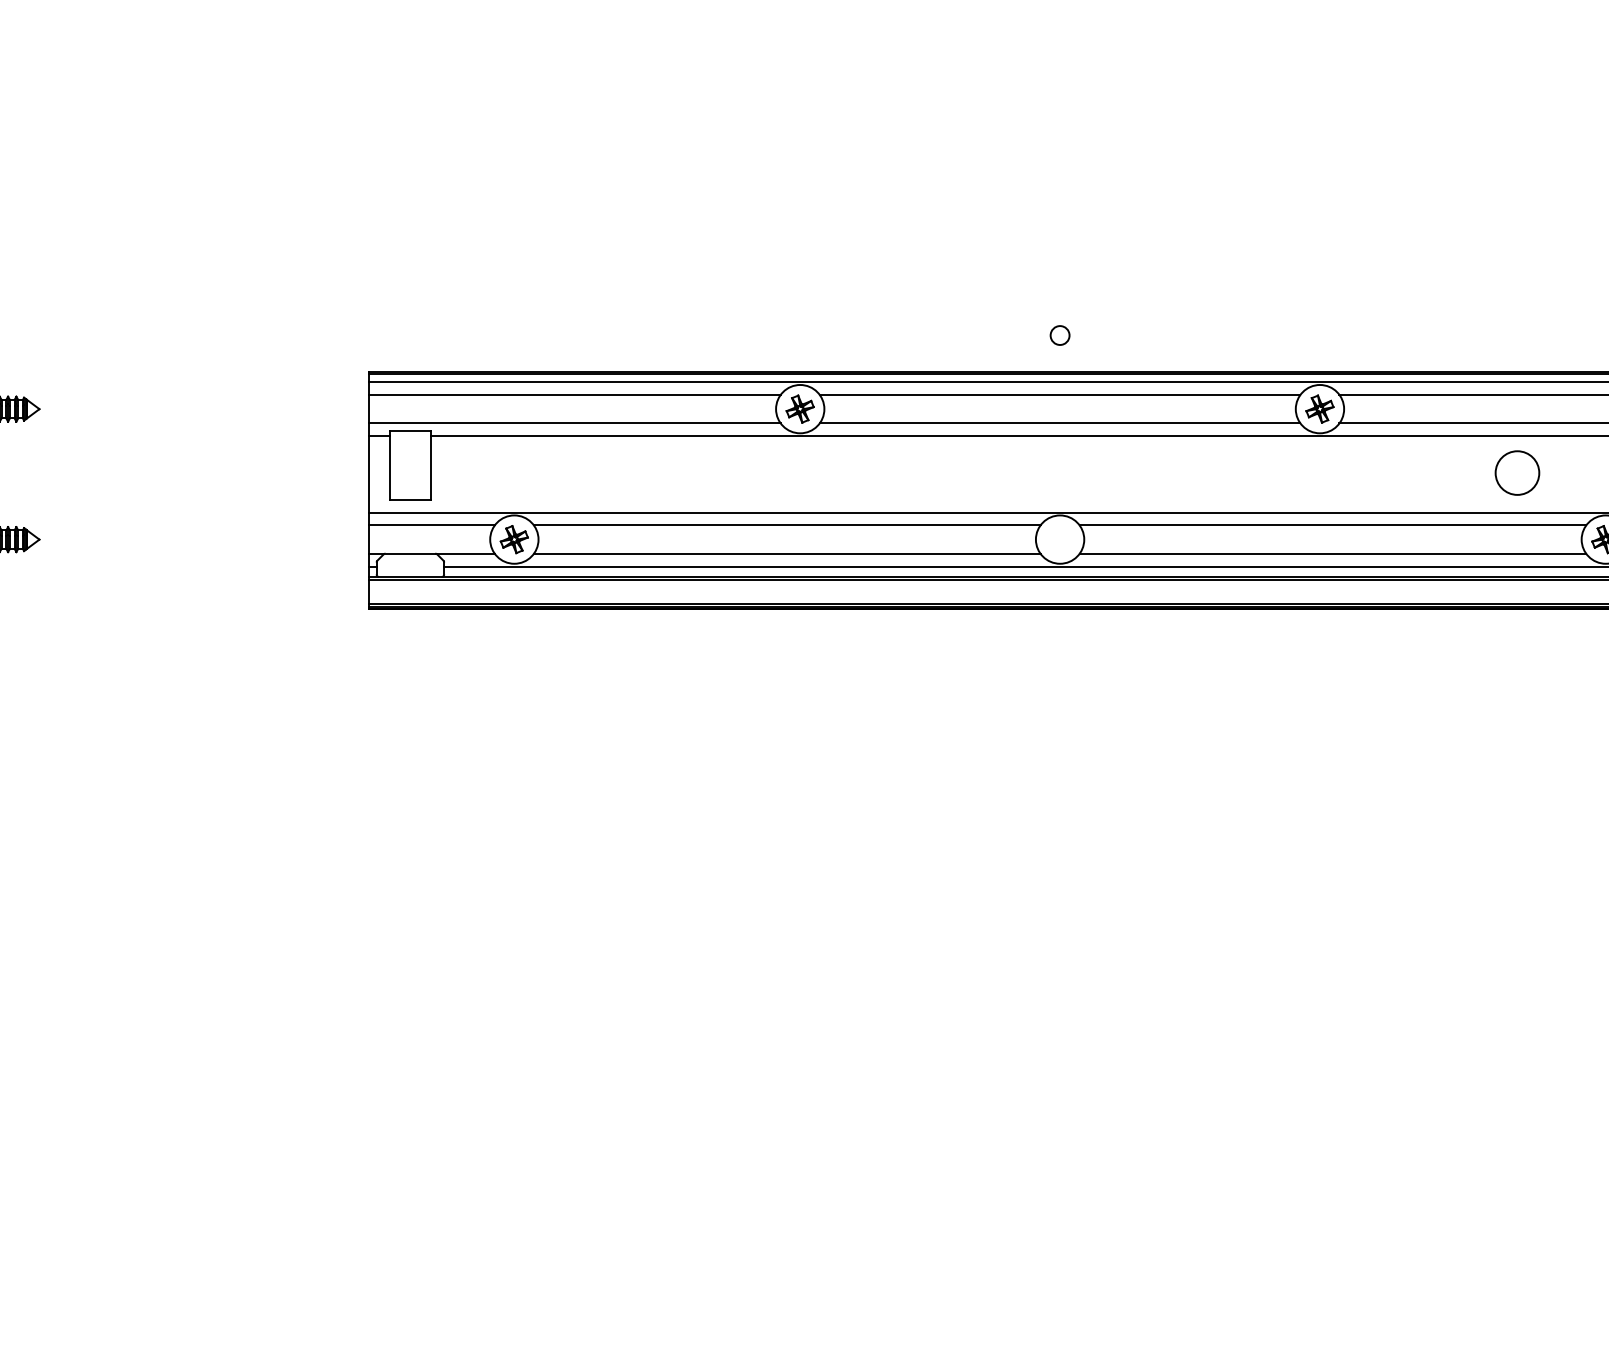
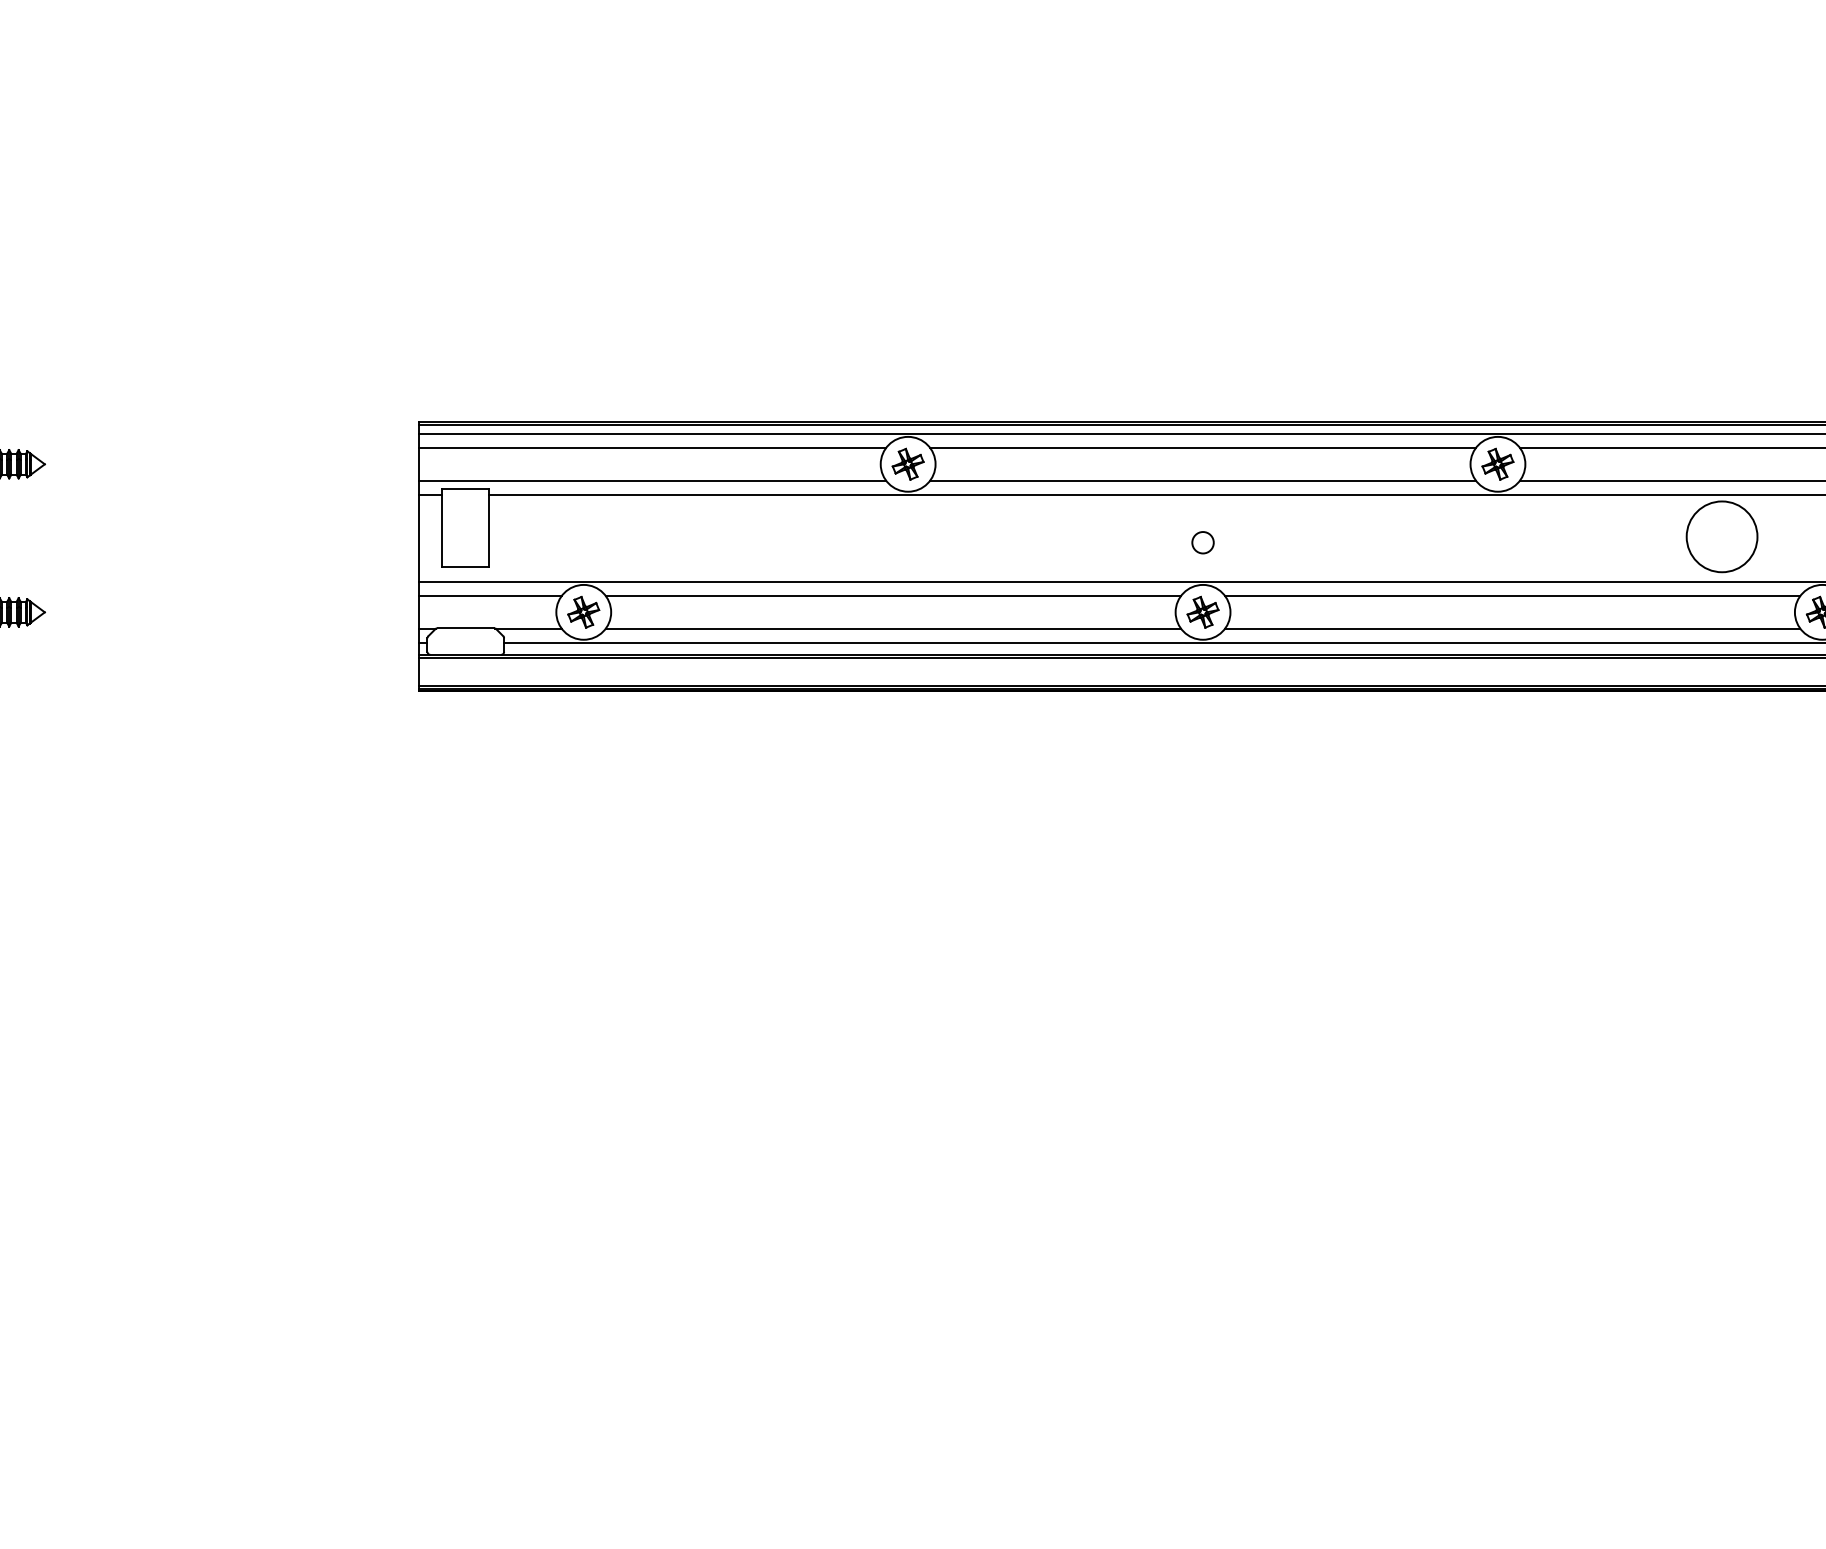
circle: (1059, 335) -> (1202, 542), moved
circle: (1516, 472) -> (1721, 536), size x1.43
part: (1059, 538) -> (1202, 611), added

